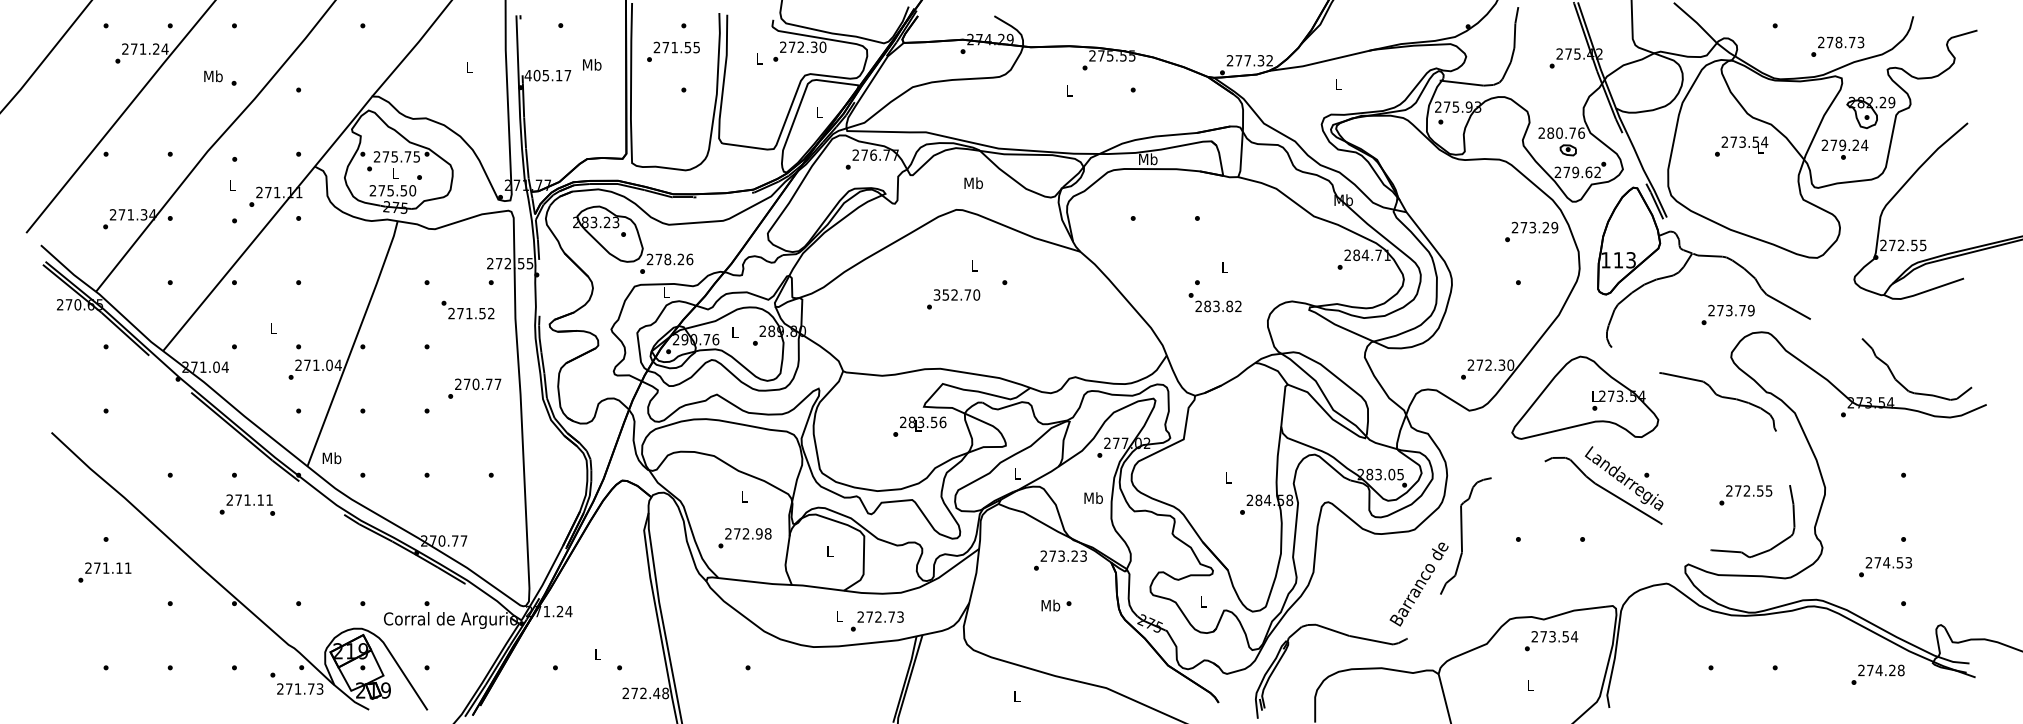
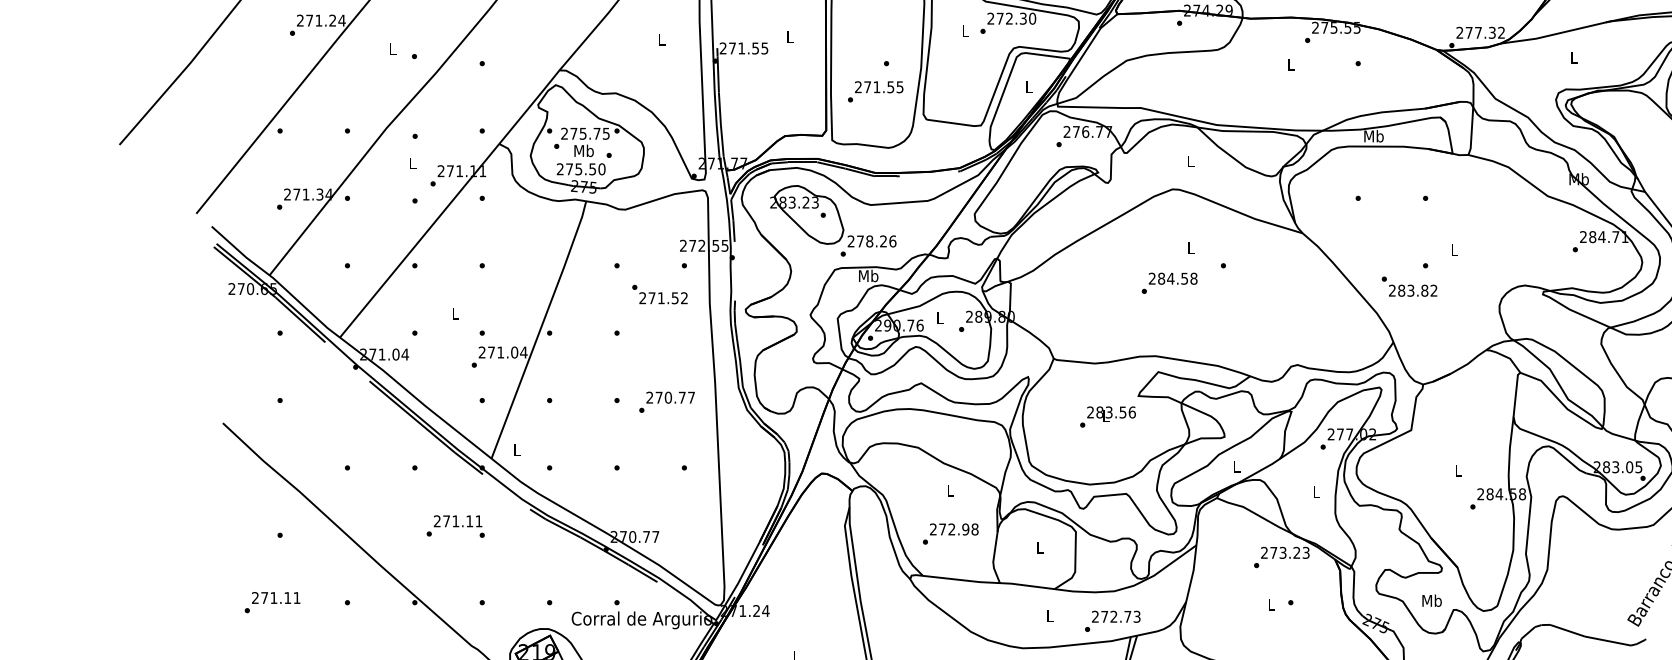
text: (673, 51) -> (875, 91), moved
text: (592, 64) -> (790, 36), Mb -> L
text: (547, 75) -> (743, 48), 405.17 -> 271.55
text: (213, 76) -> (392, 49), Mb -> L
text: (395, 173) -> (583, 151), L -> Mb
text: (973, 183) -> (1190, 161), Mb -> L
text: (666, 292) -> (868, 276), L -> Mb
text: (956, 294) -> (1172, 278), 352.70 -> 284.58
text: (1214, 302) -> (1408, 286), moved
text: (474, 388) -> (666, 402), moved
text: (919, 426) -> (1107, 416), moved
text: (331, 458) -> (516, 450), Mb -> L
text: (1093, 497) -> (1316, 491), Mb -> L
text: (247, 504) -> (455, 525), moved
text: (104, 572) -> (272, 602), moved
text: (1203, 601) -> (1431, 600), L -> Mb
text: (1050, 605) -> (1271, 604), Mb -> L
text: (877, 621) -> (1112, 621), moved

